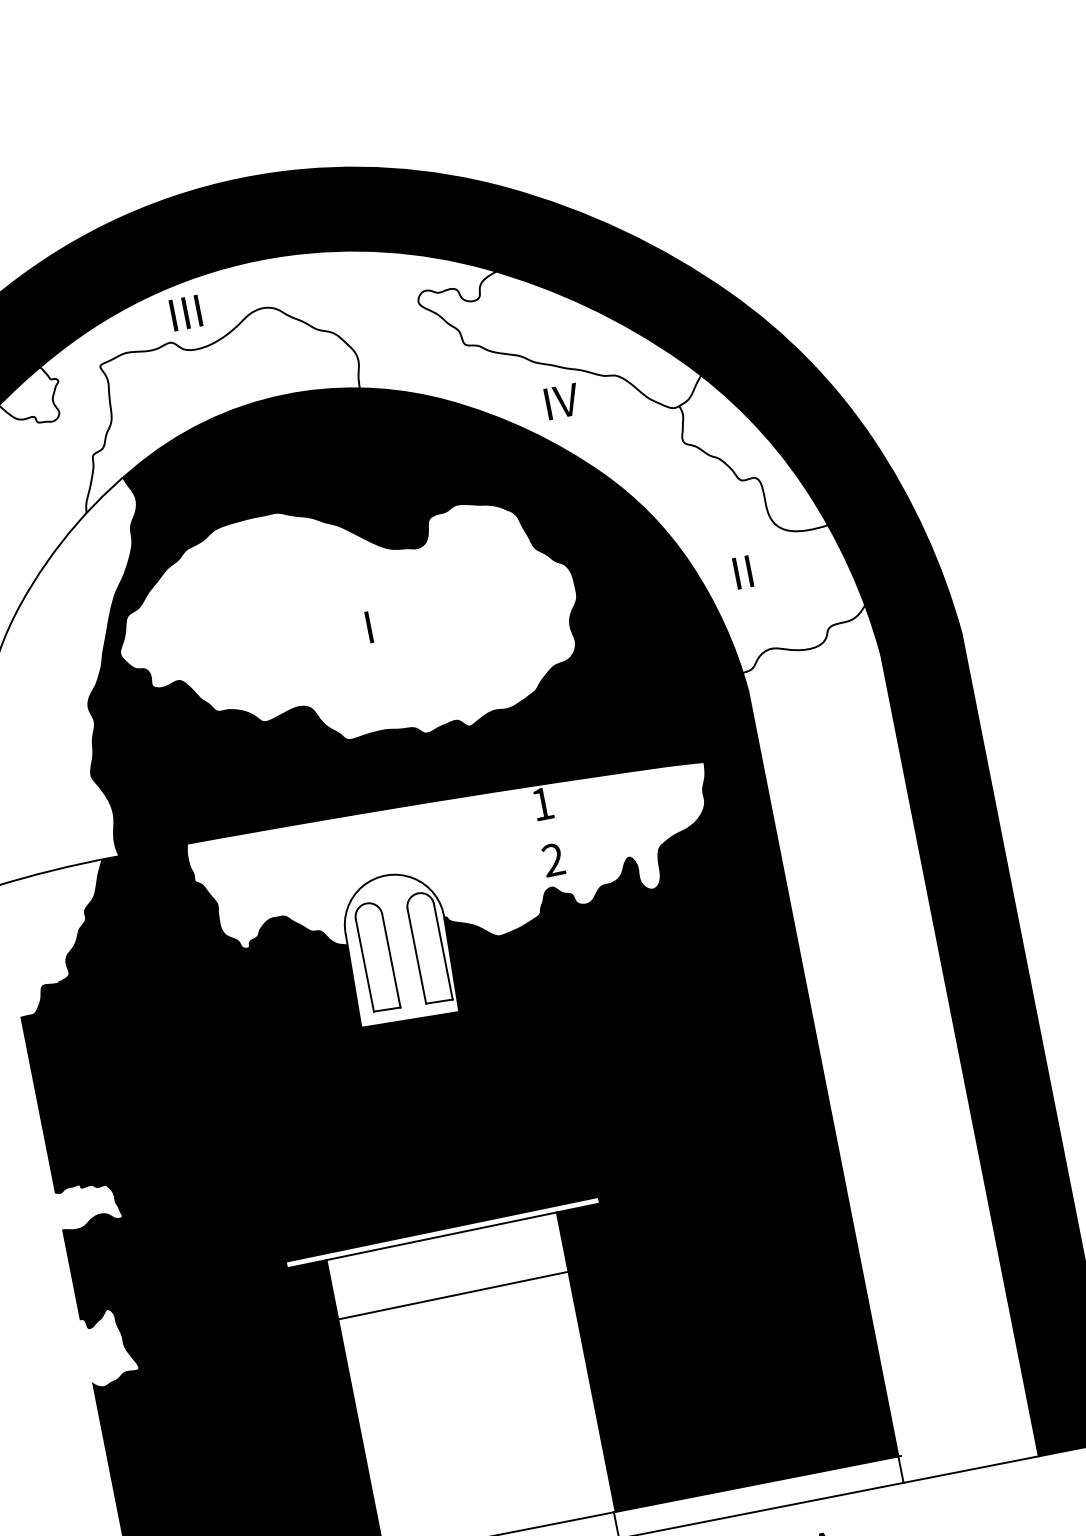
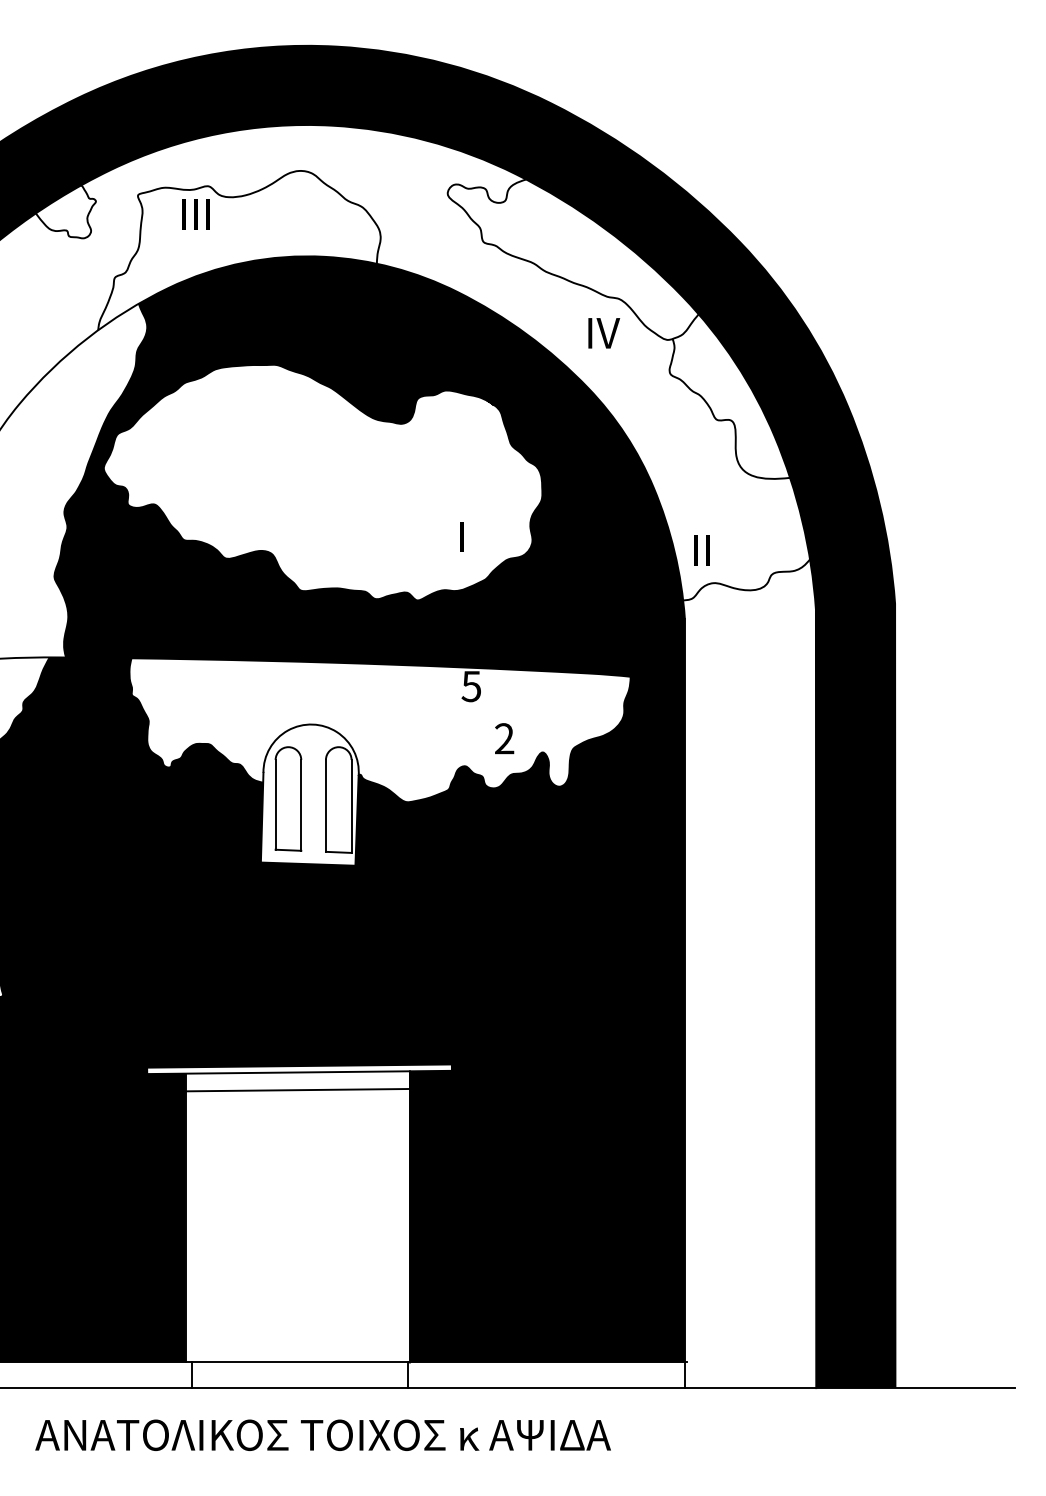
text: (185, 313) -> (195, 214), moved
text: (562, 401) -> (604, 333), moved
text: (742, 572) -> (701, 550), moved
text: (368, 626) -> (461, 536), moved
text: (541, 804) -> (470, 686), 1 -> 5
text: (553, 859) -> (504, 738), moved
line: (452, 1294) -> (297, 1089), moved

